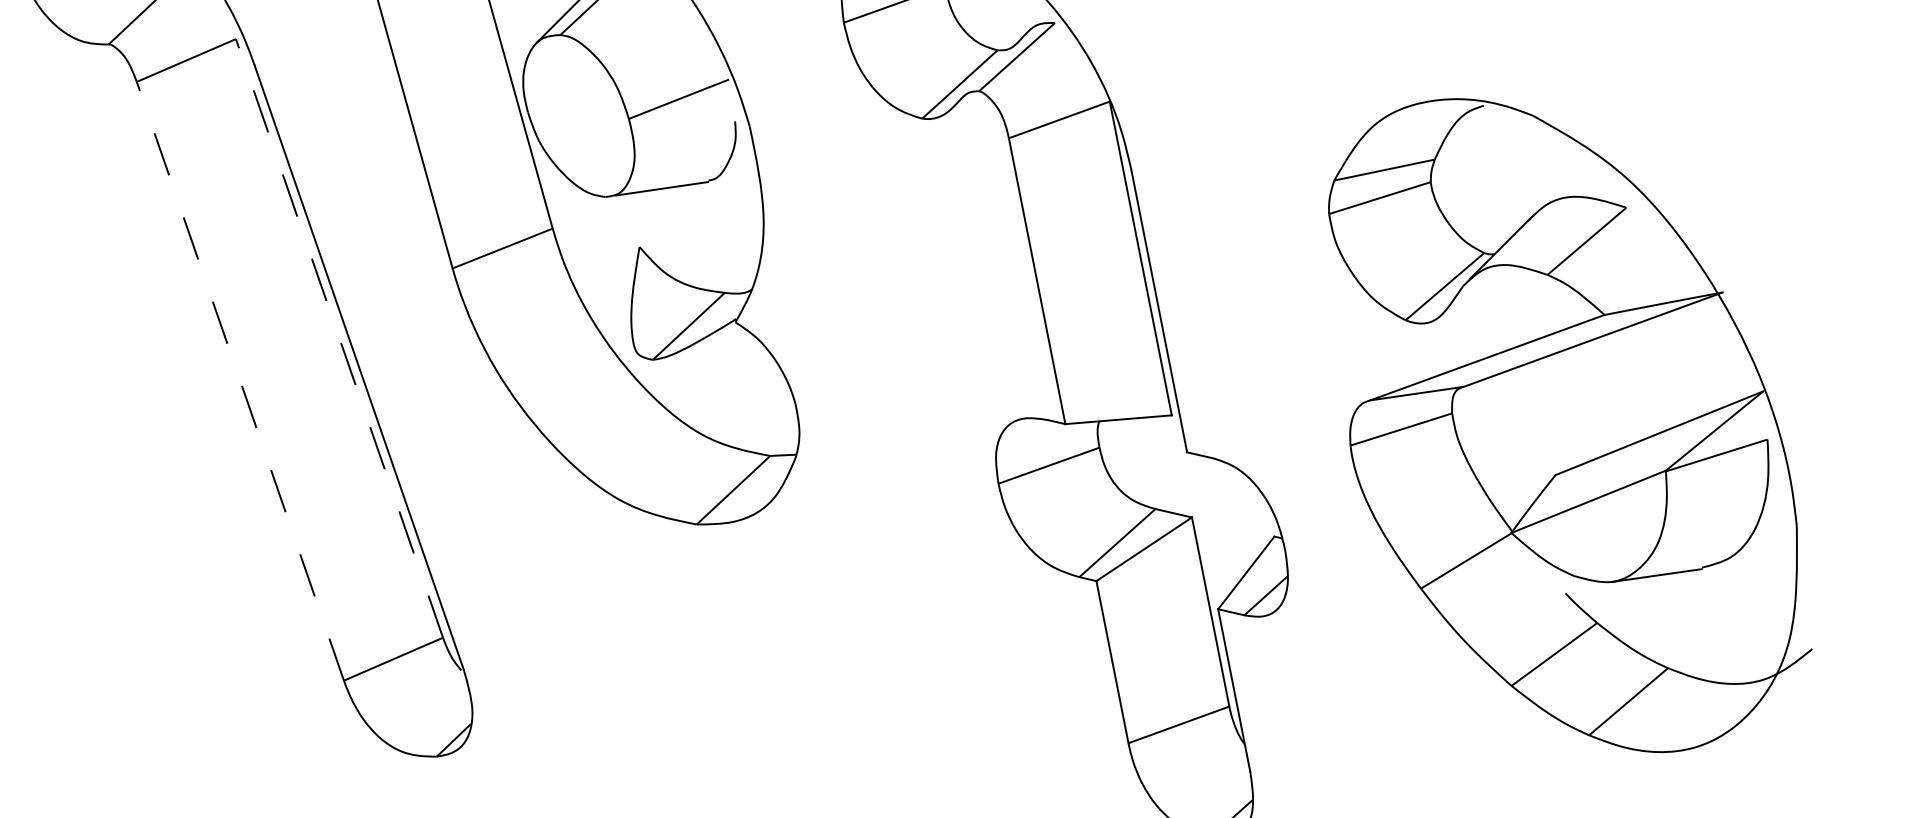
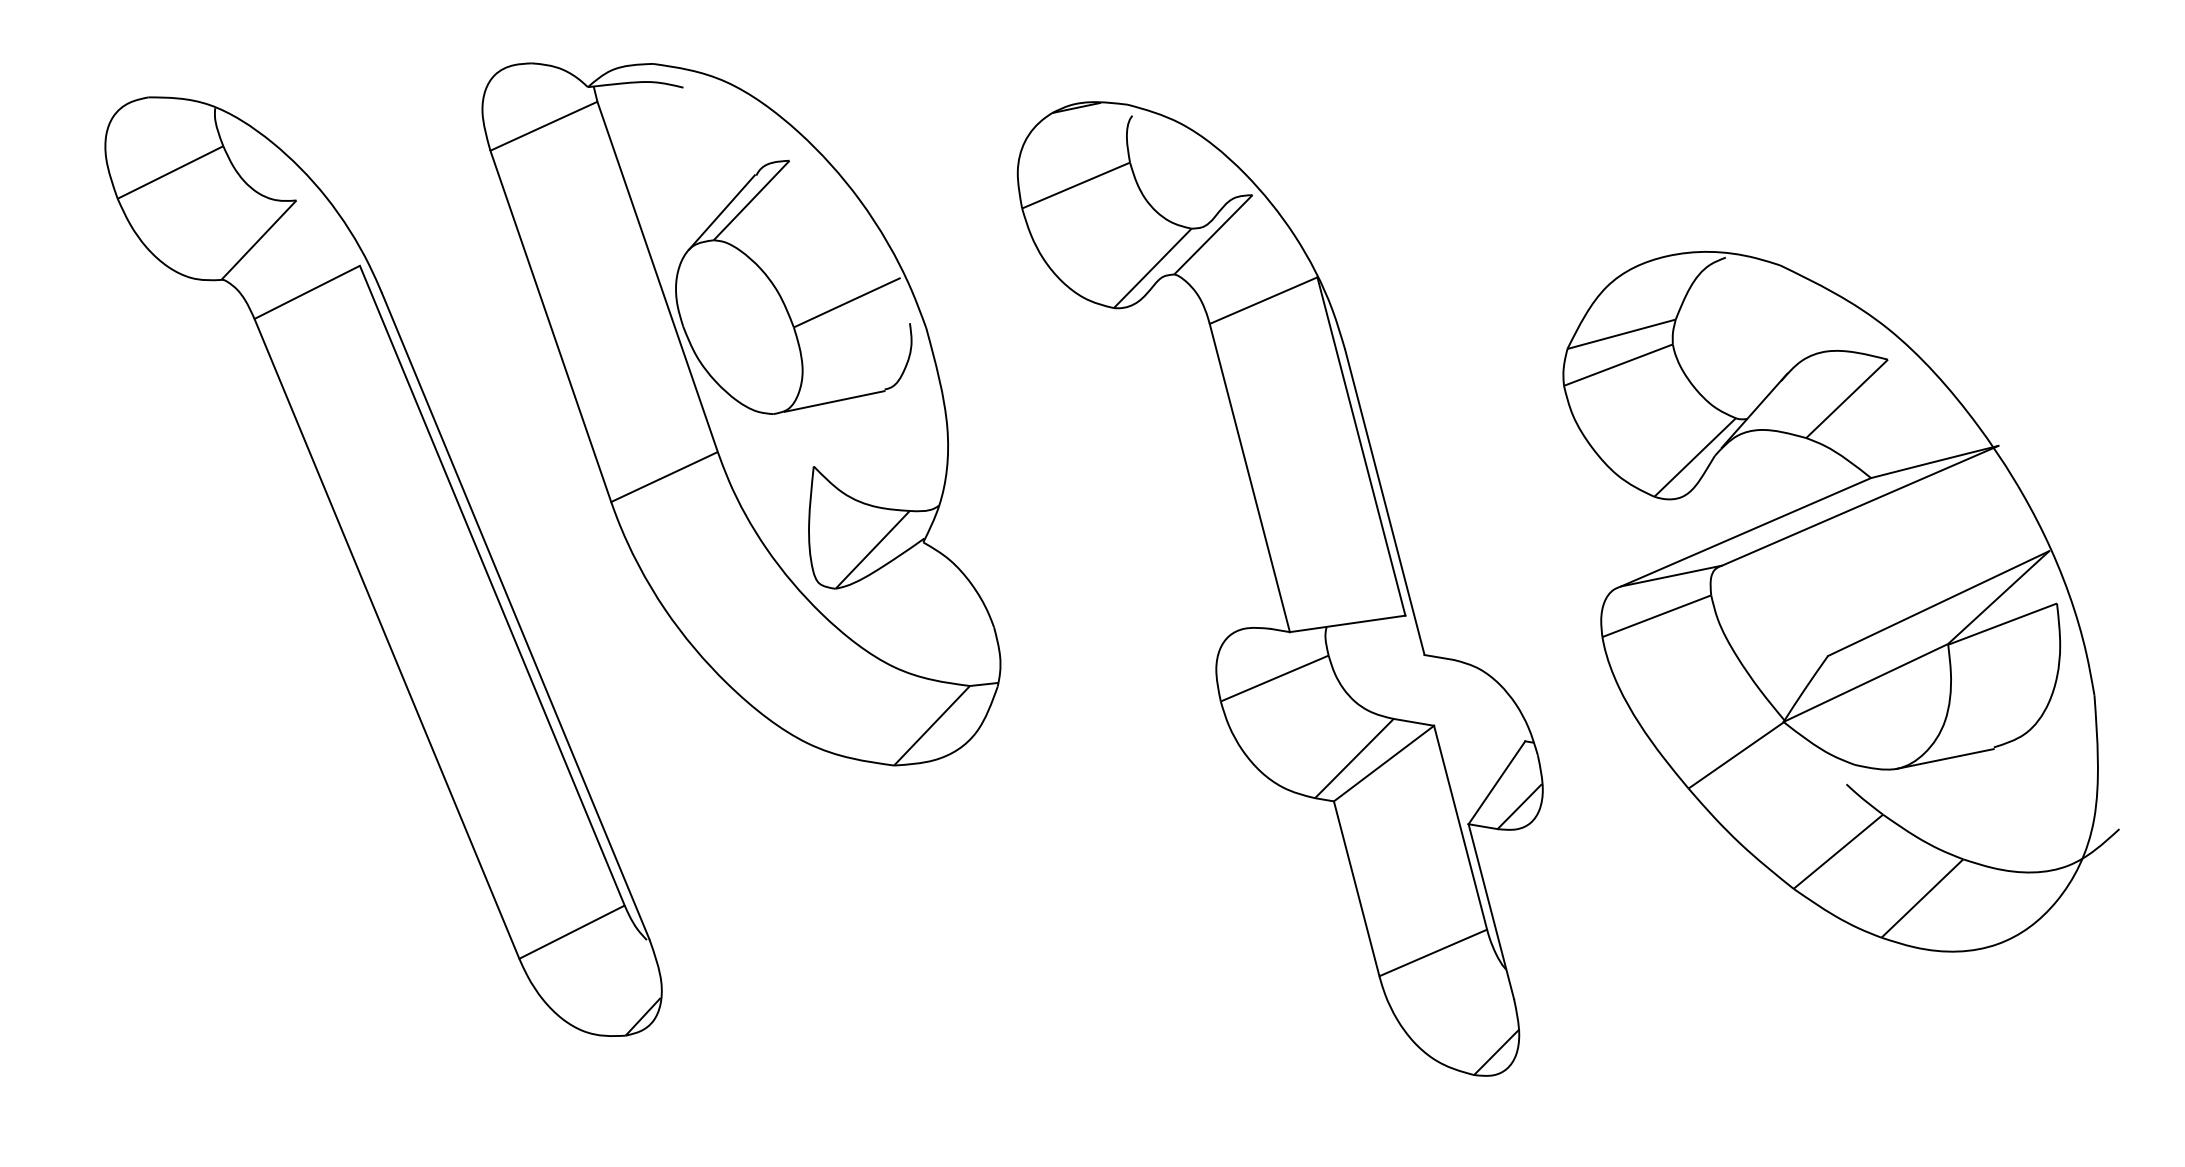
line: (339, 338) -> (492, 585), dashed -> solid
line: (239, 380) -> (386, 638), dashed -> solid

